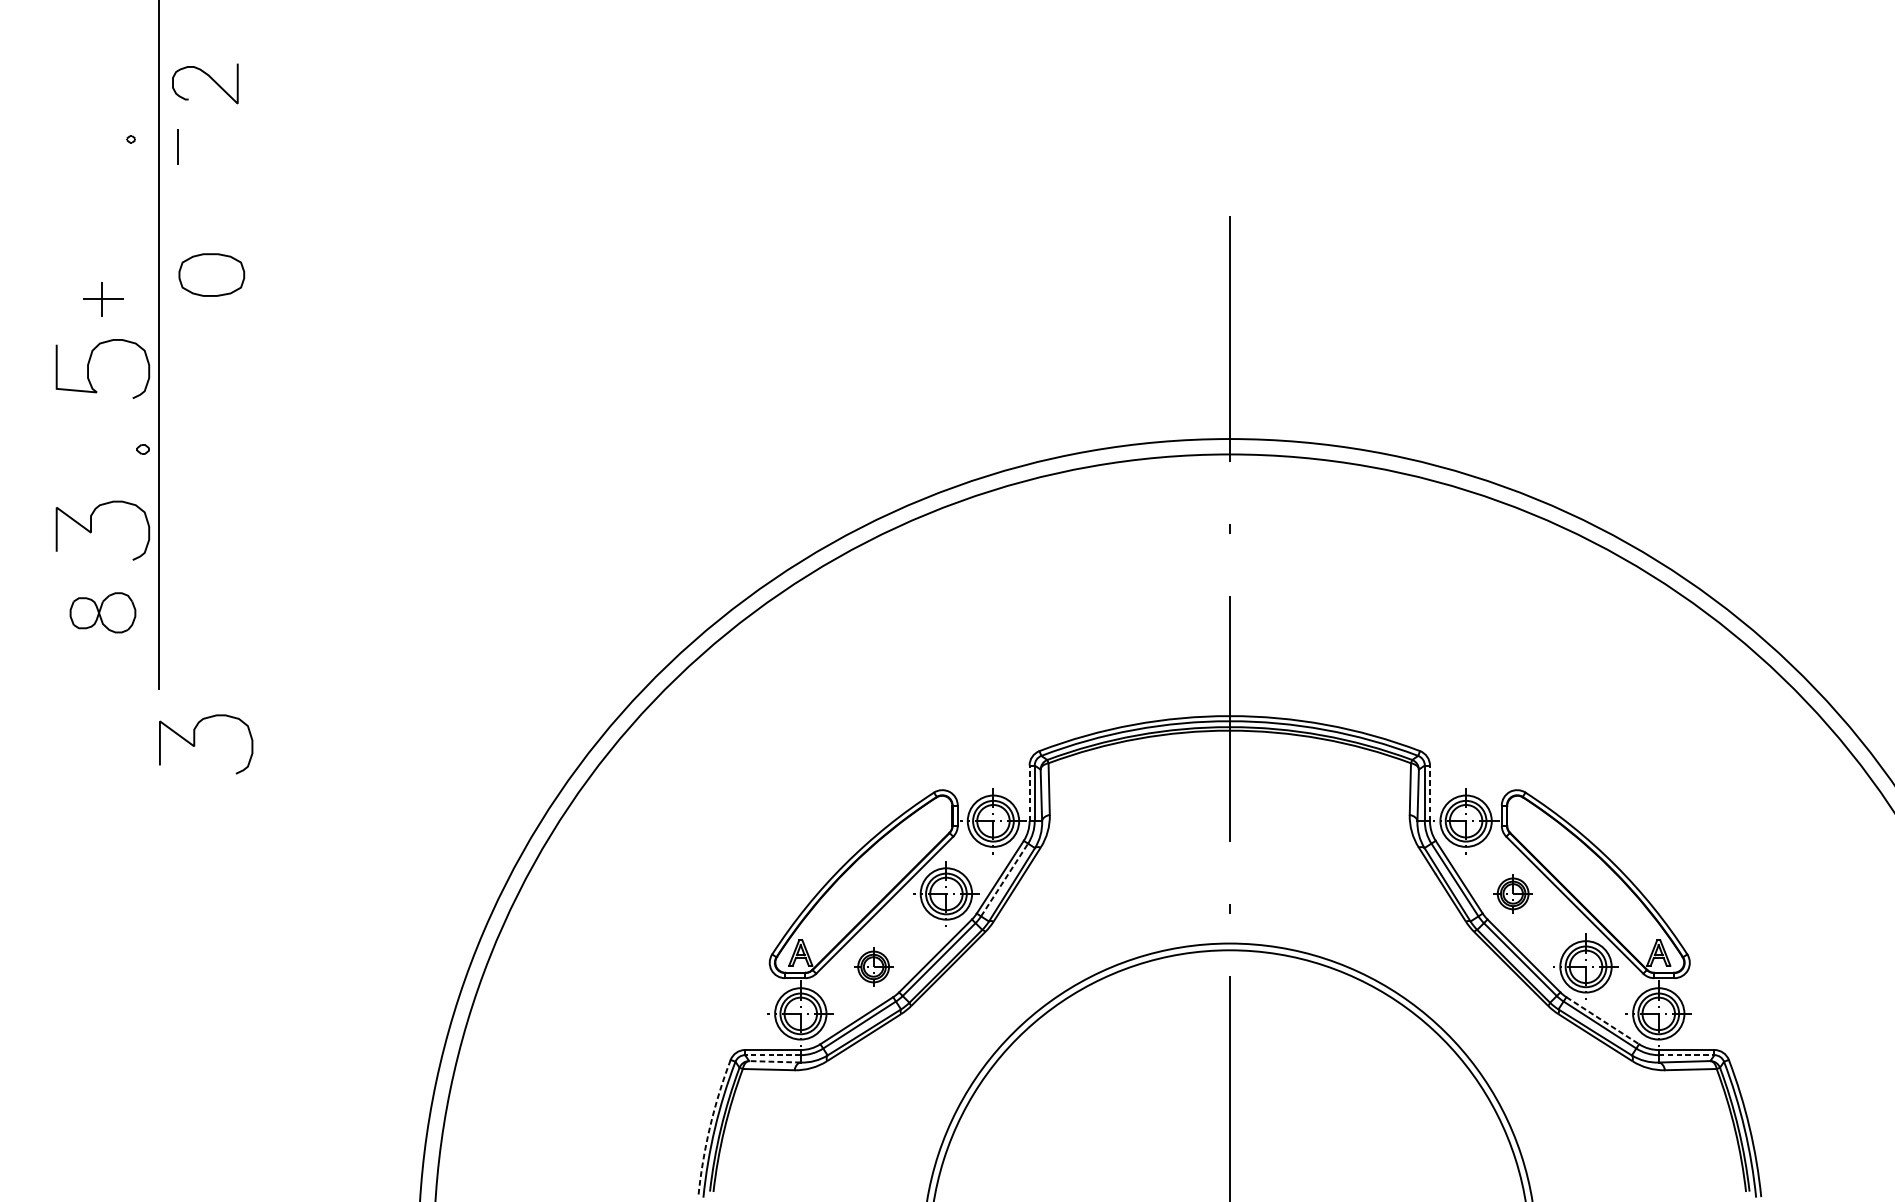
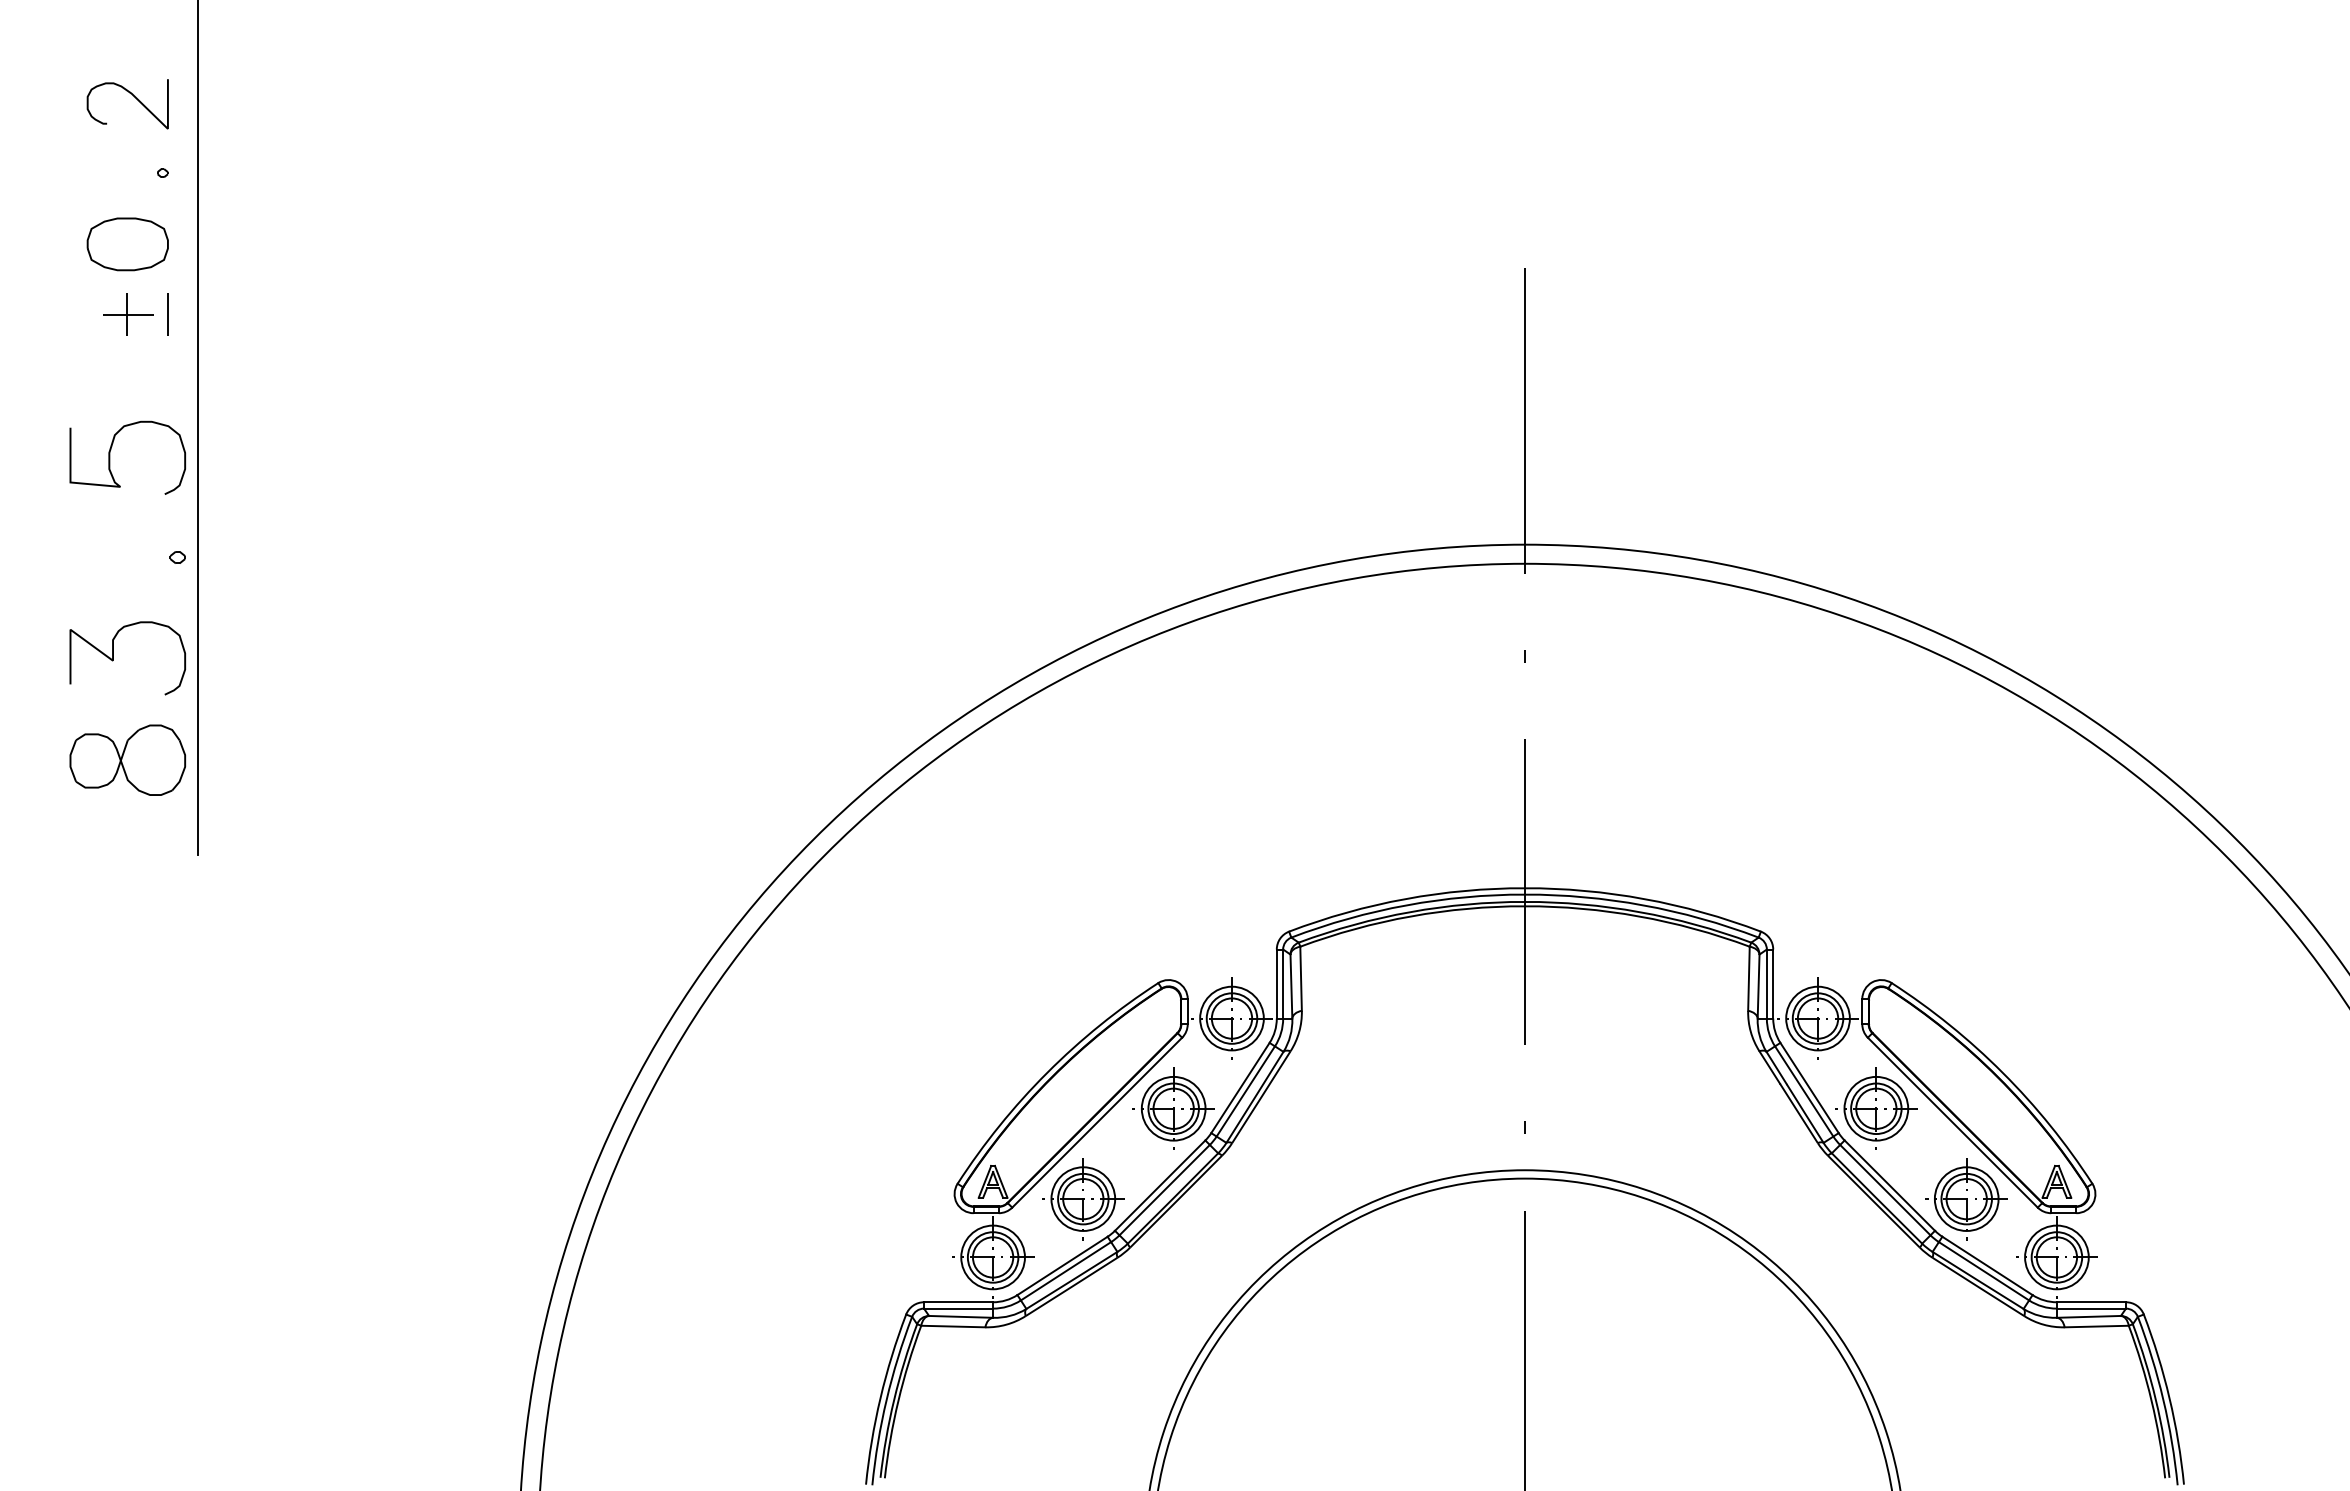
curve: (210, 78) -> (134, 97), moved
line: (177, 146) -> (167, 314), moved
part: (211, 275) -> (127, 244), moved
part: (103, 299) -> (128, 314), moved
part: (102, 612) -> (127, 759), size x1.43
curve: (194, 744) -> (241, 923), removed
line: (1029, 793) -> (1276, 984), dashed -> solid
line: (1430, 793) -> (1773, 984), dashed -> solid
line: (1004, 880) -> (1245, 1091), dashed -> solid
part: (1513, 893) -> (1876, 1108), size x1.67
part: (873, 967) -> (1083, 1199), size x1.67
line: (1602, 1020) -> (1987, 1265), dashed -> solid
line: (772, 1055) -> (958, 1308), dashed -> solid
line: (1686, 1055) -> (2091, 1308), dashed -> solid
line: (774, 1061) -> (960, 1316), dashed -> solid
arc: (709, 1127) -> (880, 1398), dashed -> solid

